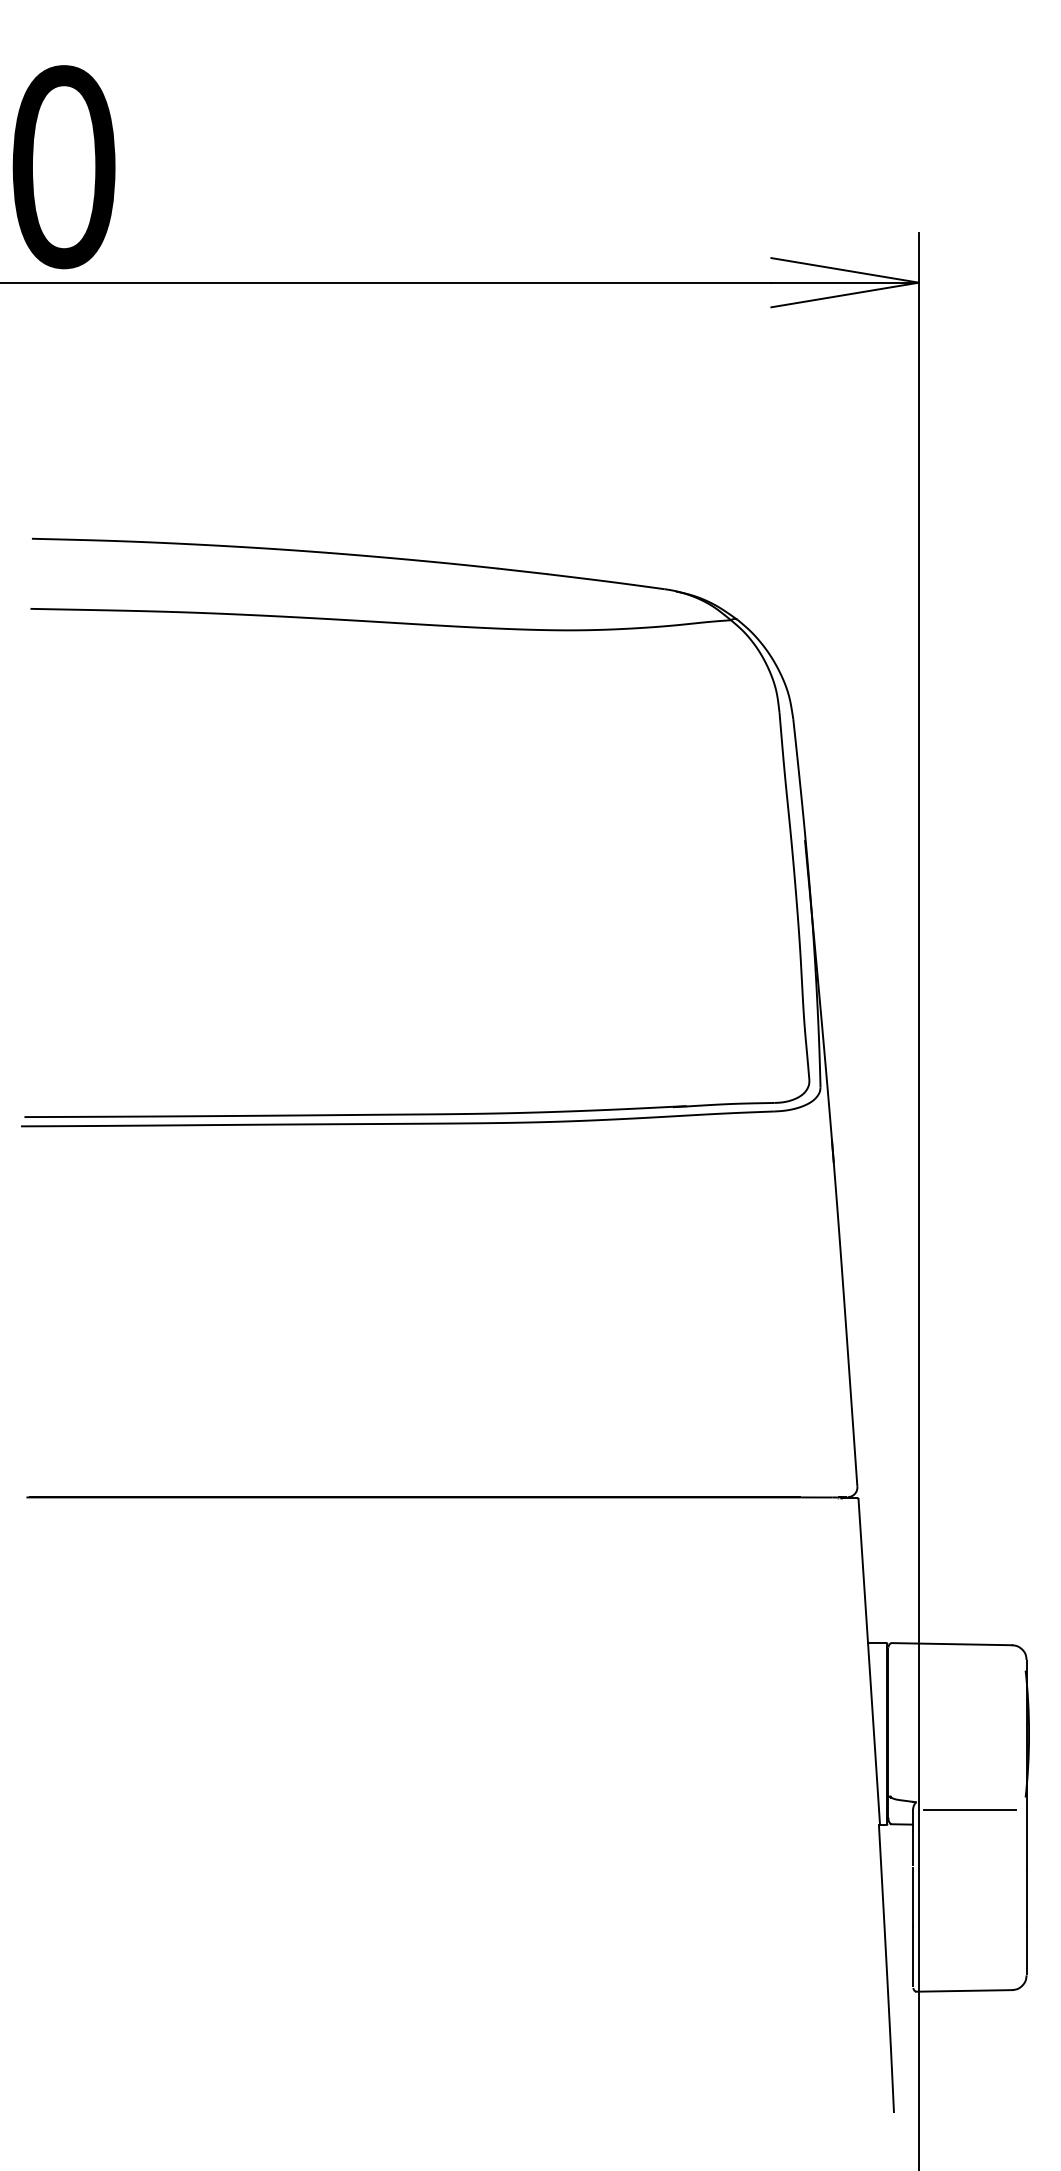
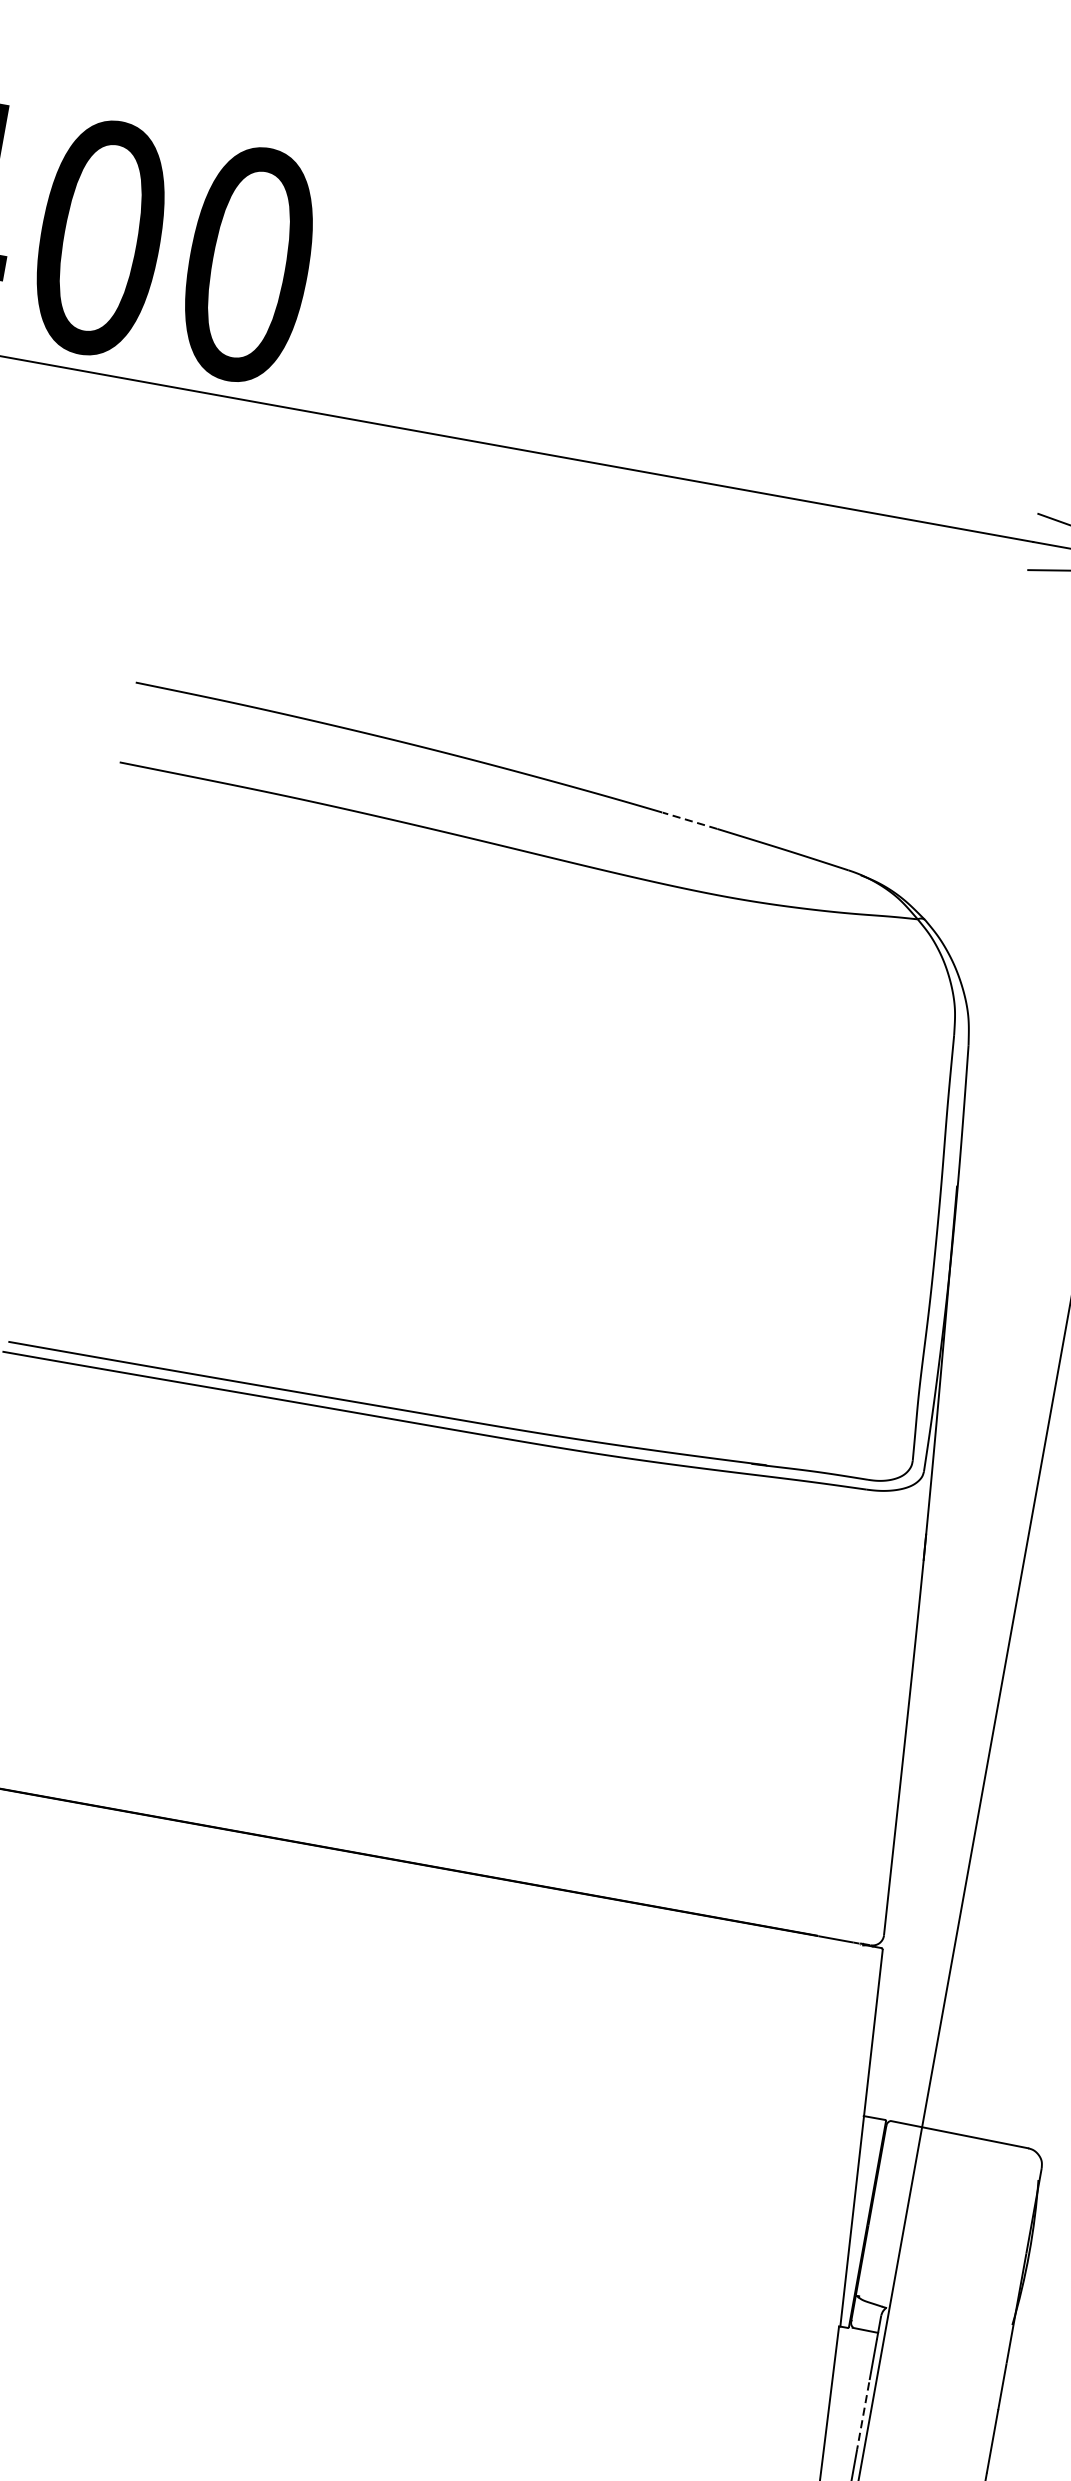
line: (522, 571) -> (689, 820), solid -> dashed
line: (970, 1810) -> (946, 2328), removed
line: (913, 1897) -> (863, 2416), solid -> dashed

